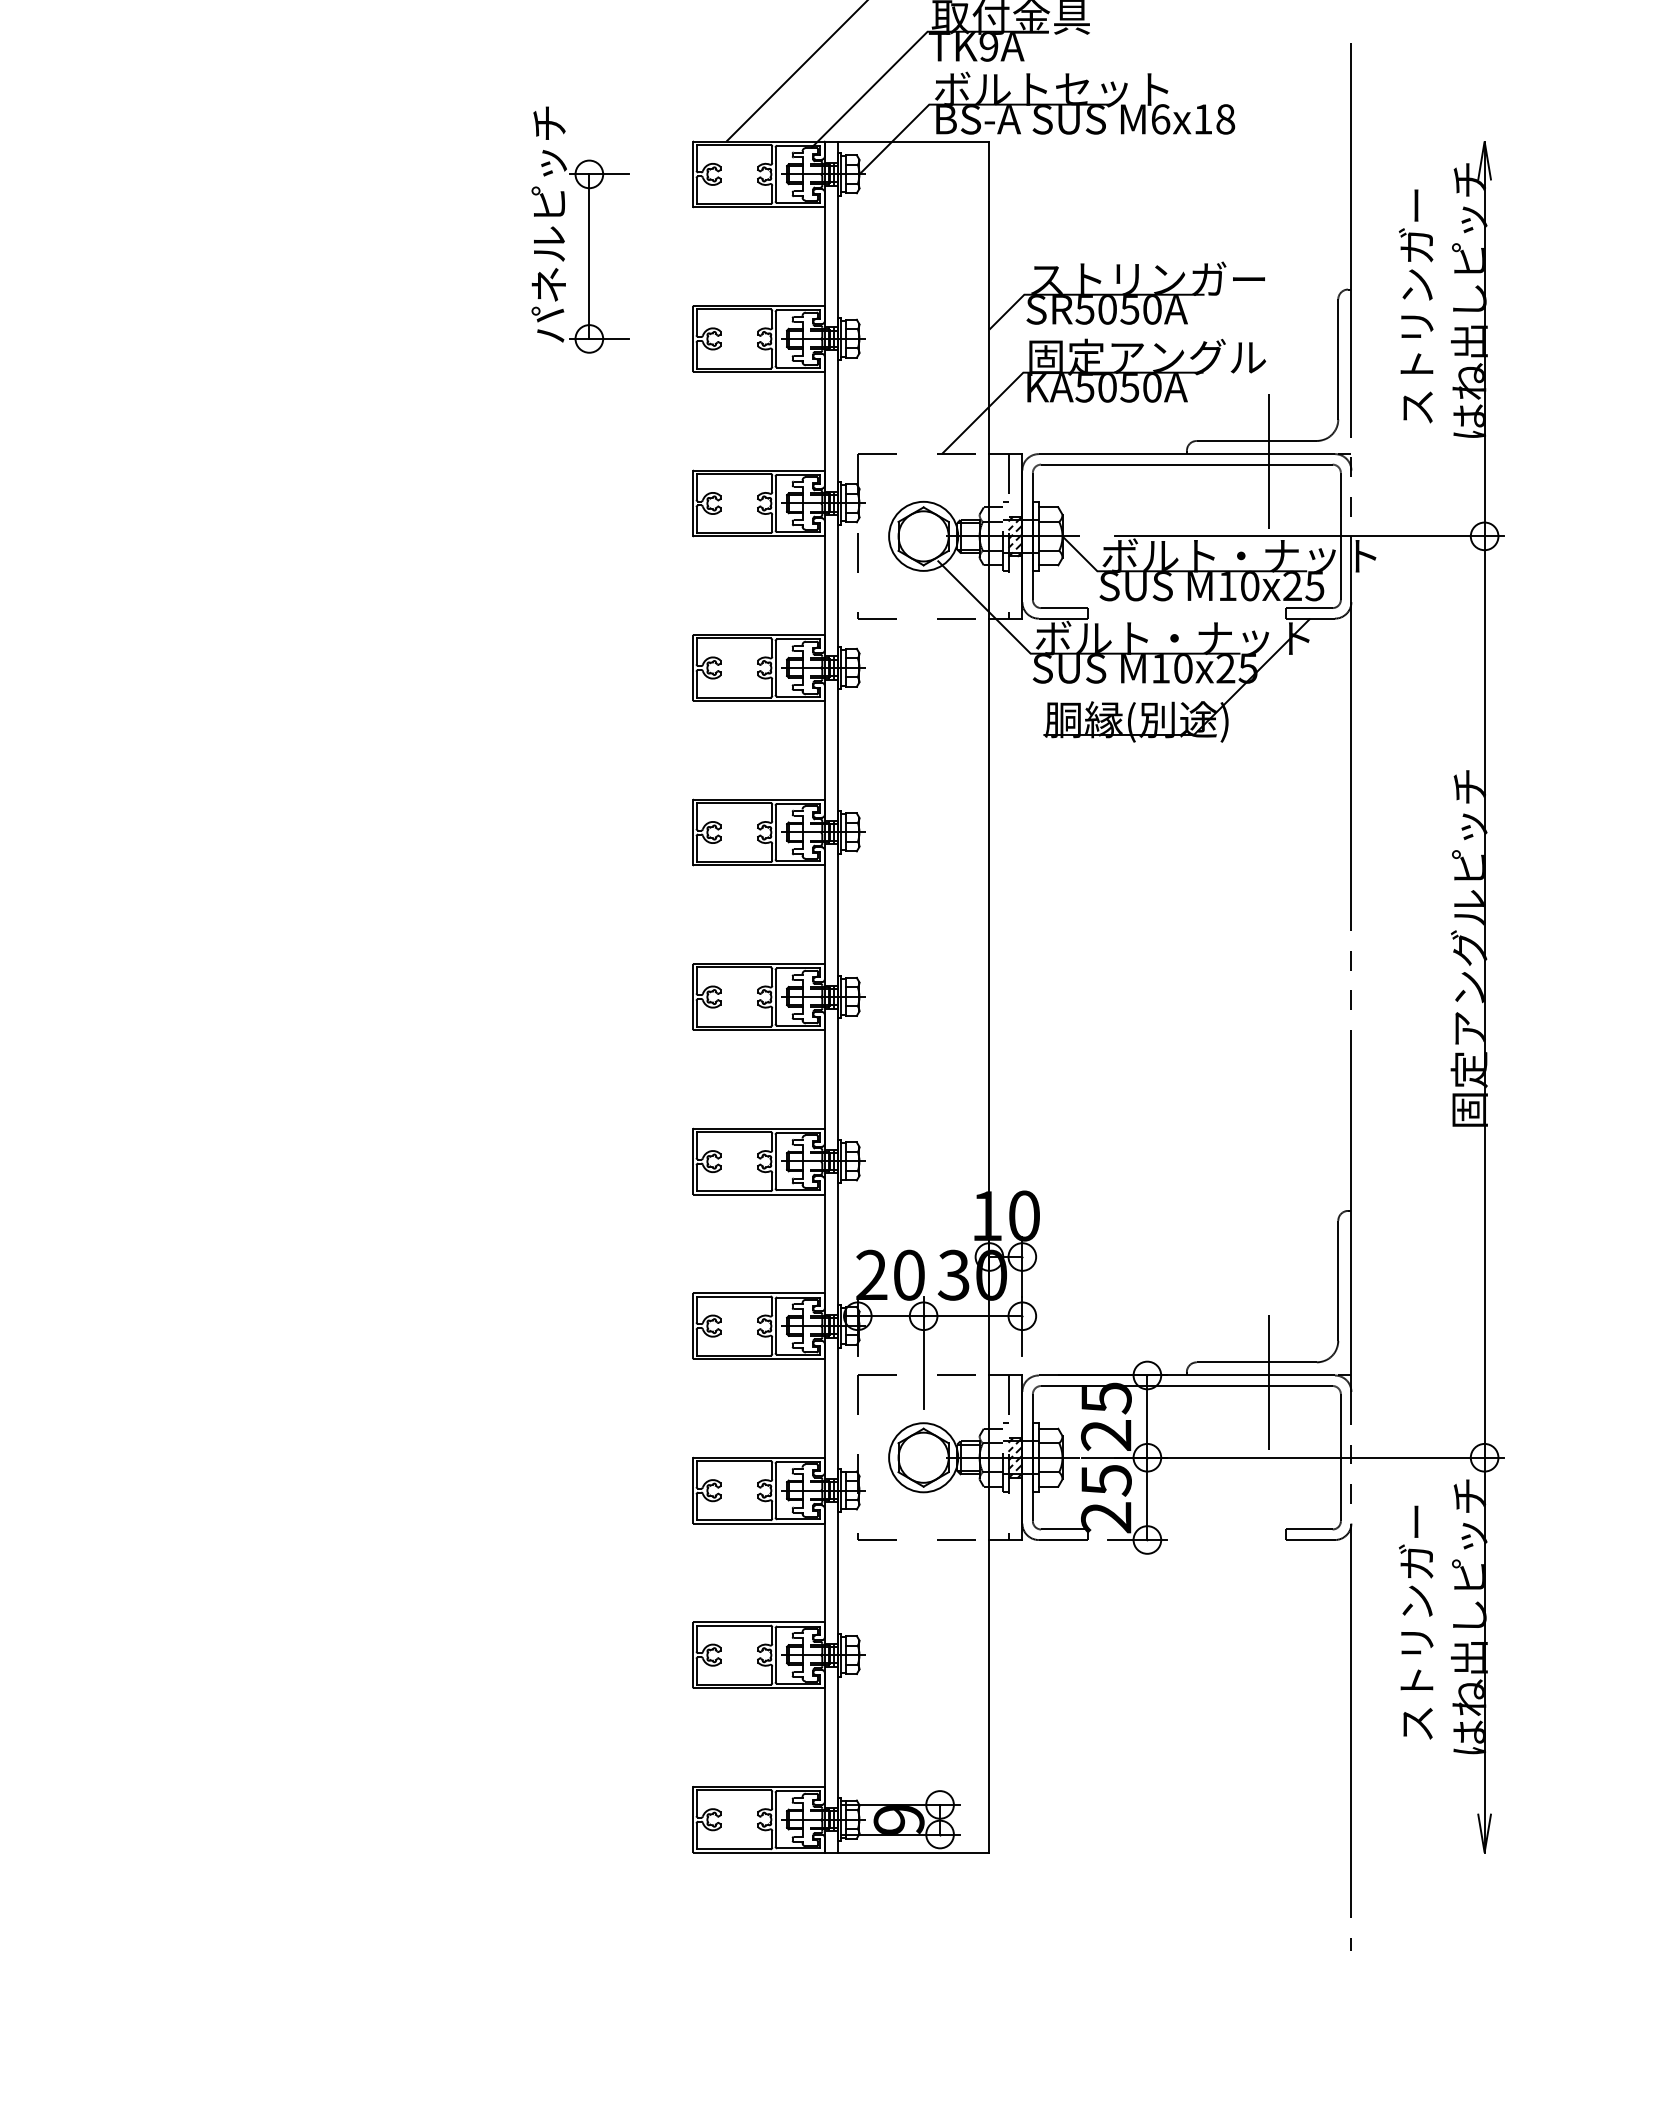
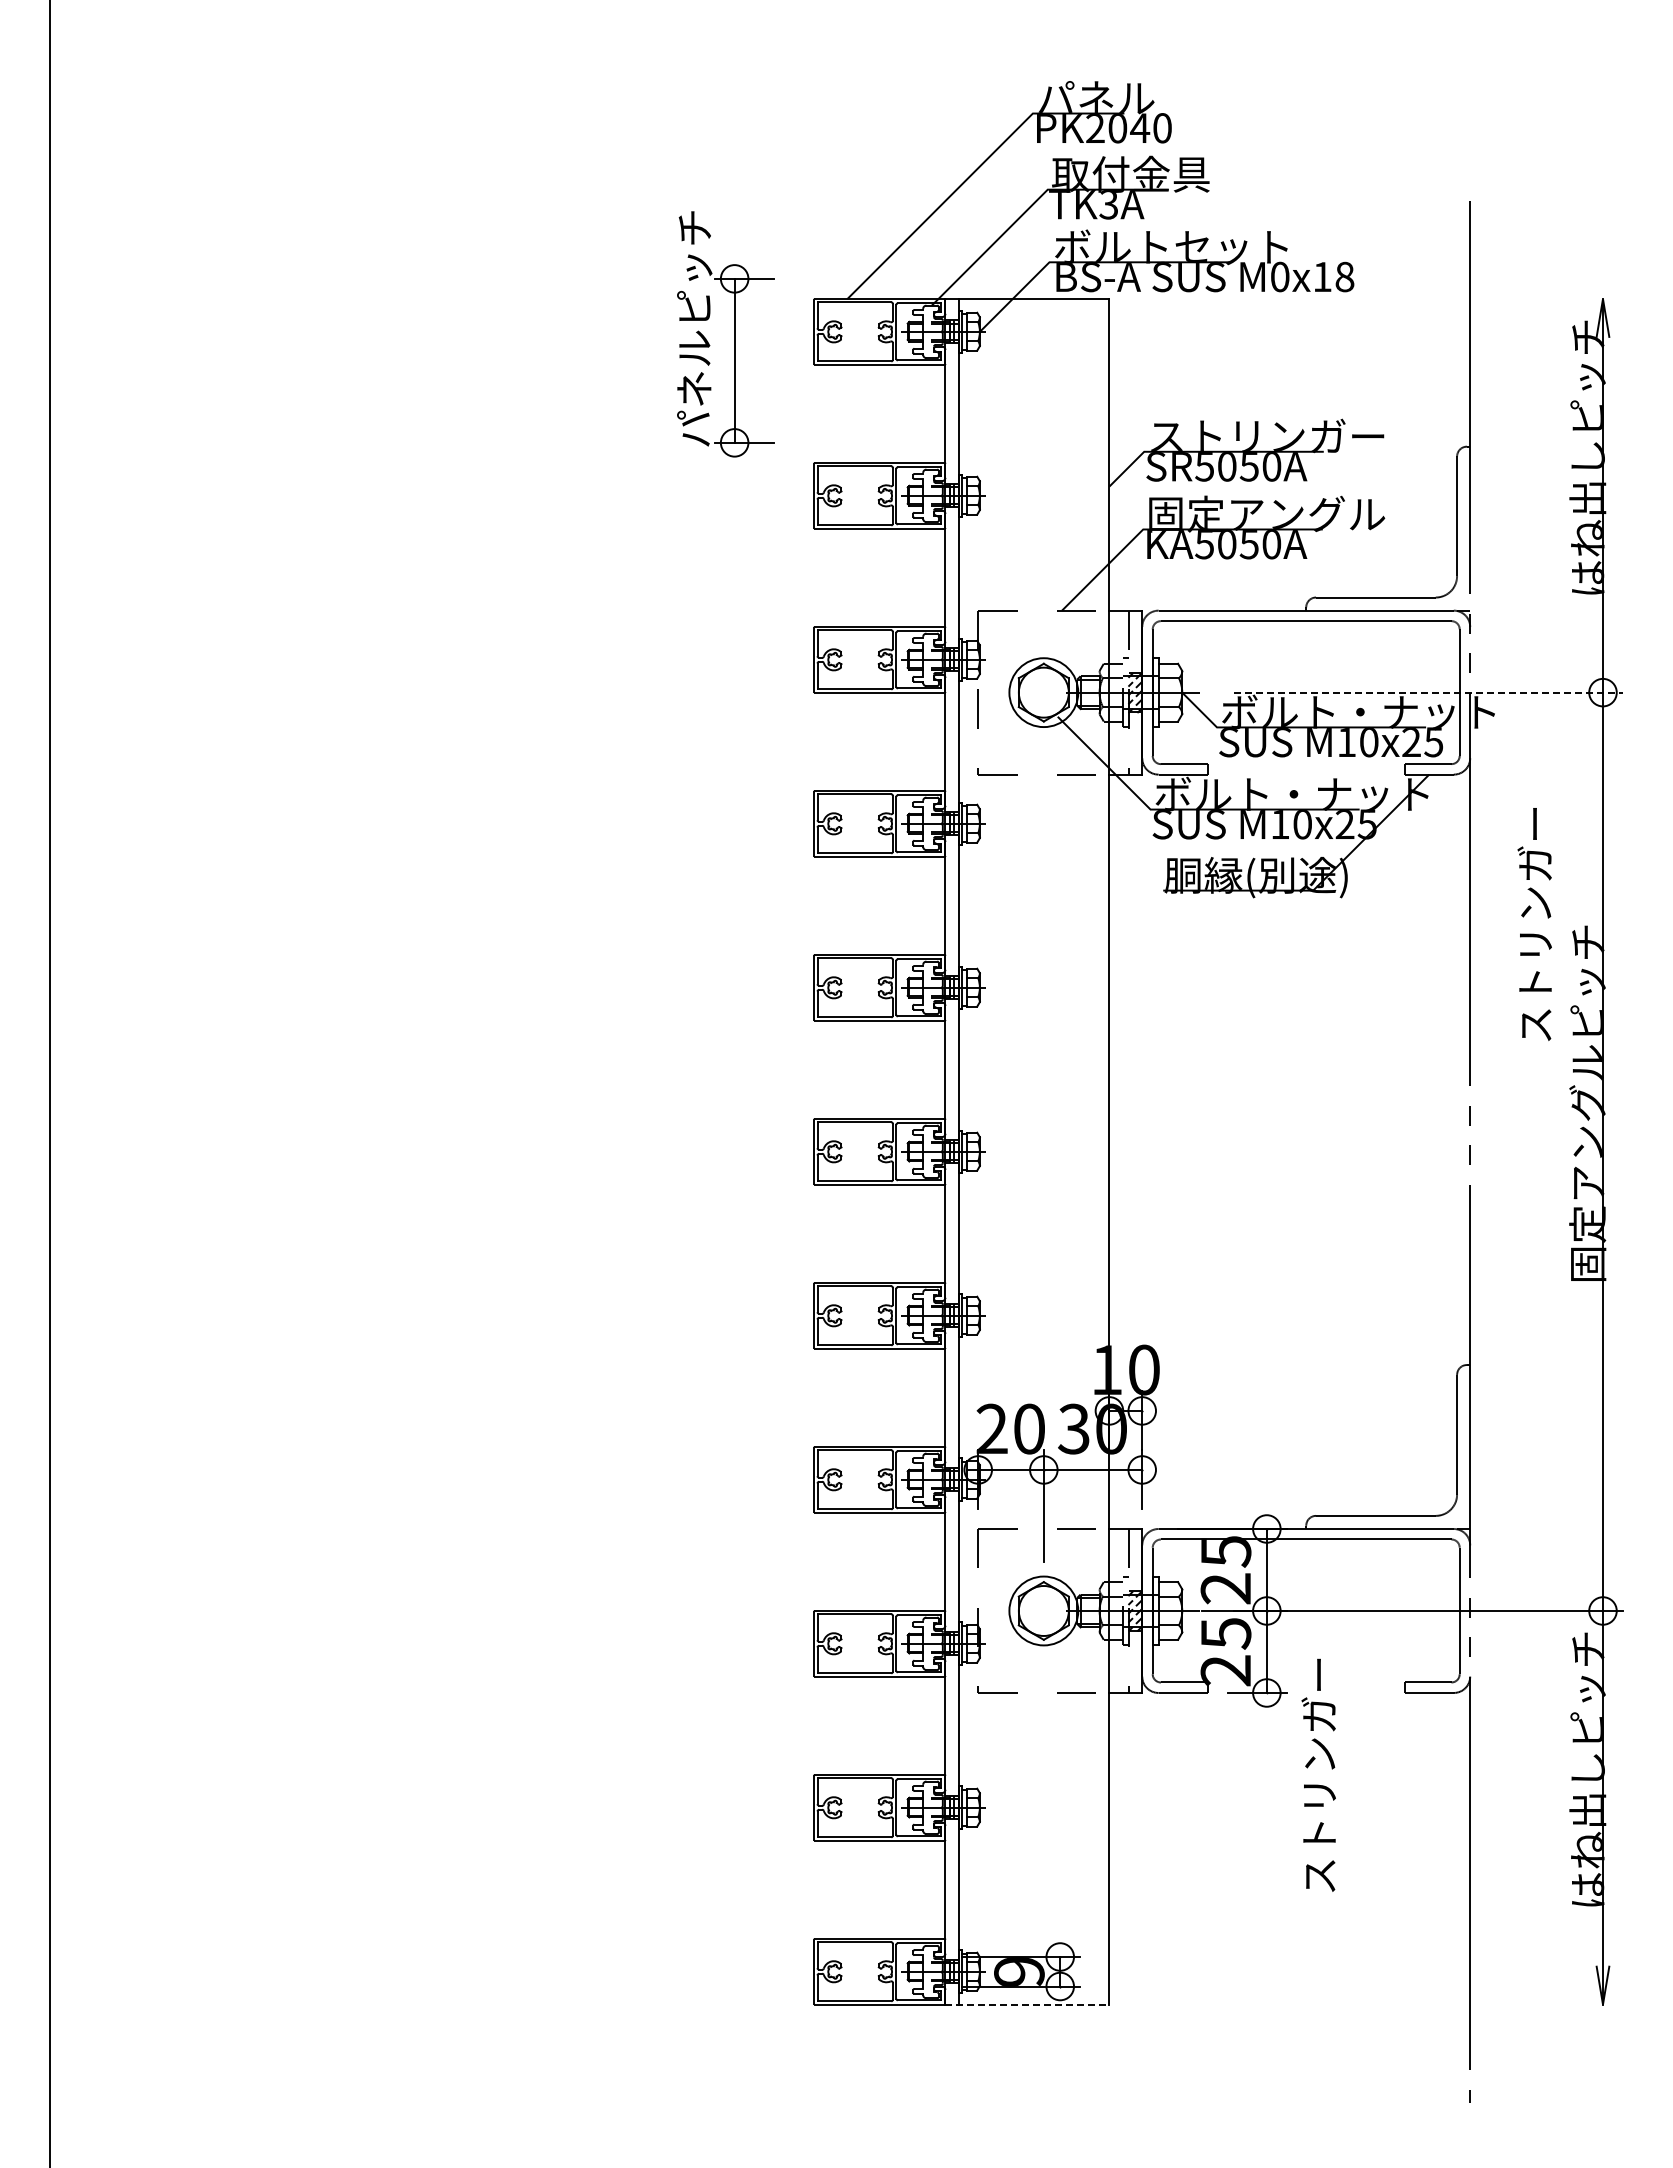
text: (988, 47) -> (1108, 205), TK9A -> TK3A
text: (1161, 118) -> (1280, 276), M6x18 -> M0x18
part: (589, 230) -> (734, 334), moved
text: (1415, 306) -> (1534, 924), moved
line: (1269, 460) -> (1388, 617), removed
line: (1310, 536) -> (1429, 692), solid -> dashed
line: (1269, 1382) -> (1388, 1535), removed
text: (1415, 1621) -> (1318, 1774), moved
line: (907, 1852) -> (1027, 2004), solid -> dashed

